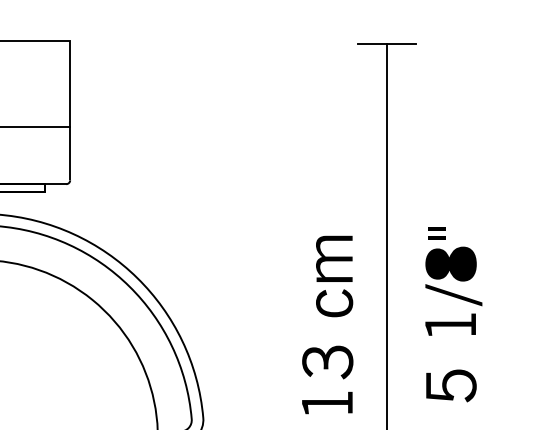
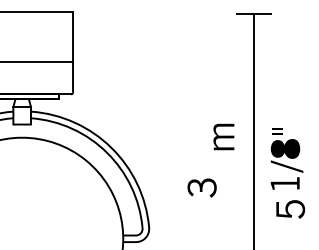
part: (452, 280) -> (286, 158), moved
fill: (333, 303) -> (223, 162), removed
part: (326, 361) -> (201, 187), moved
fill: (326, 401) -> (219, 218), removed

